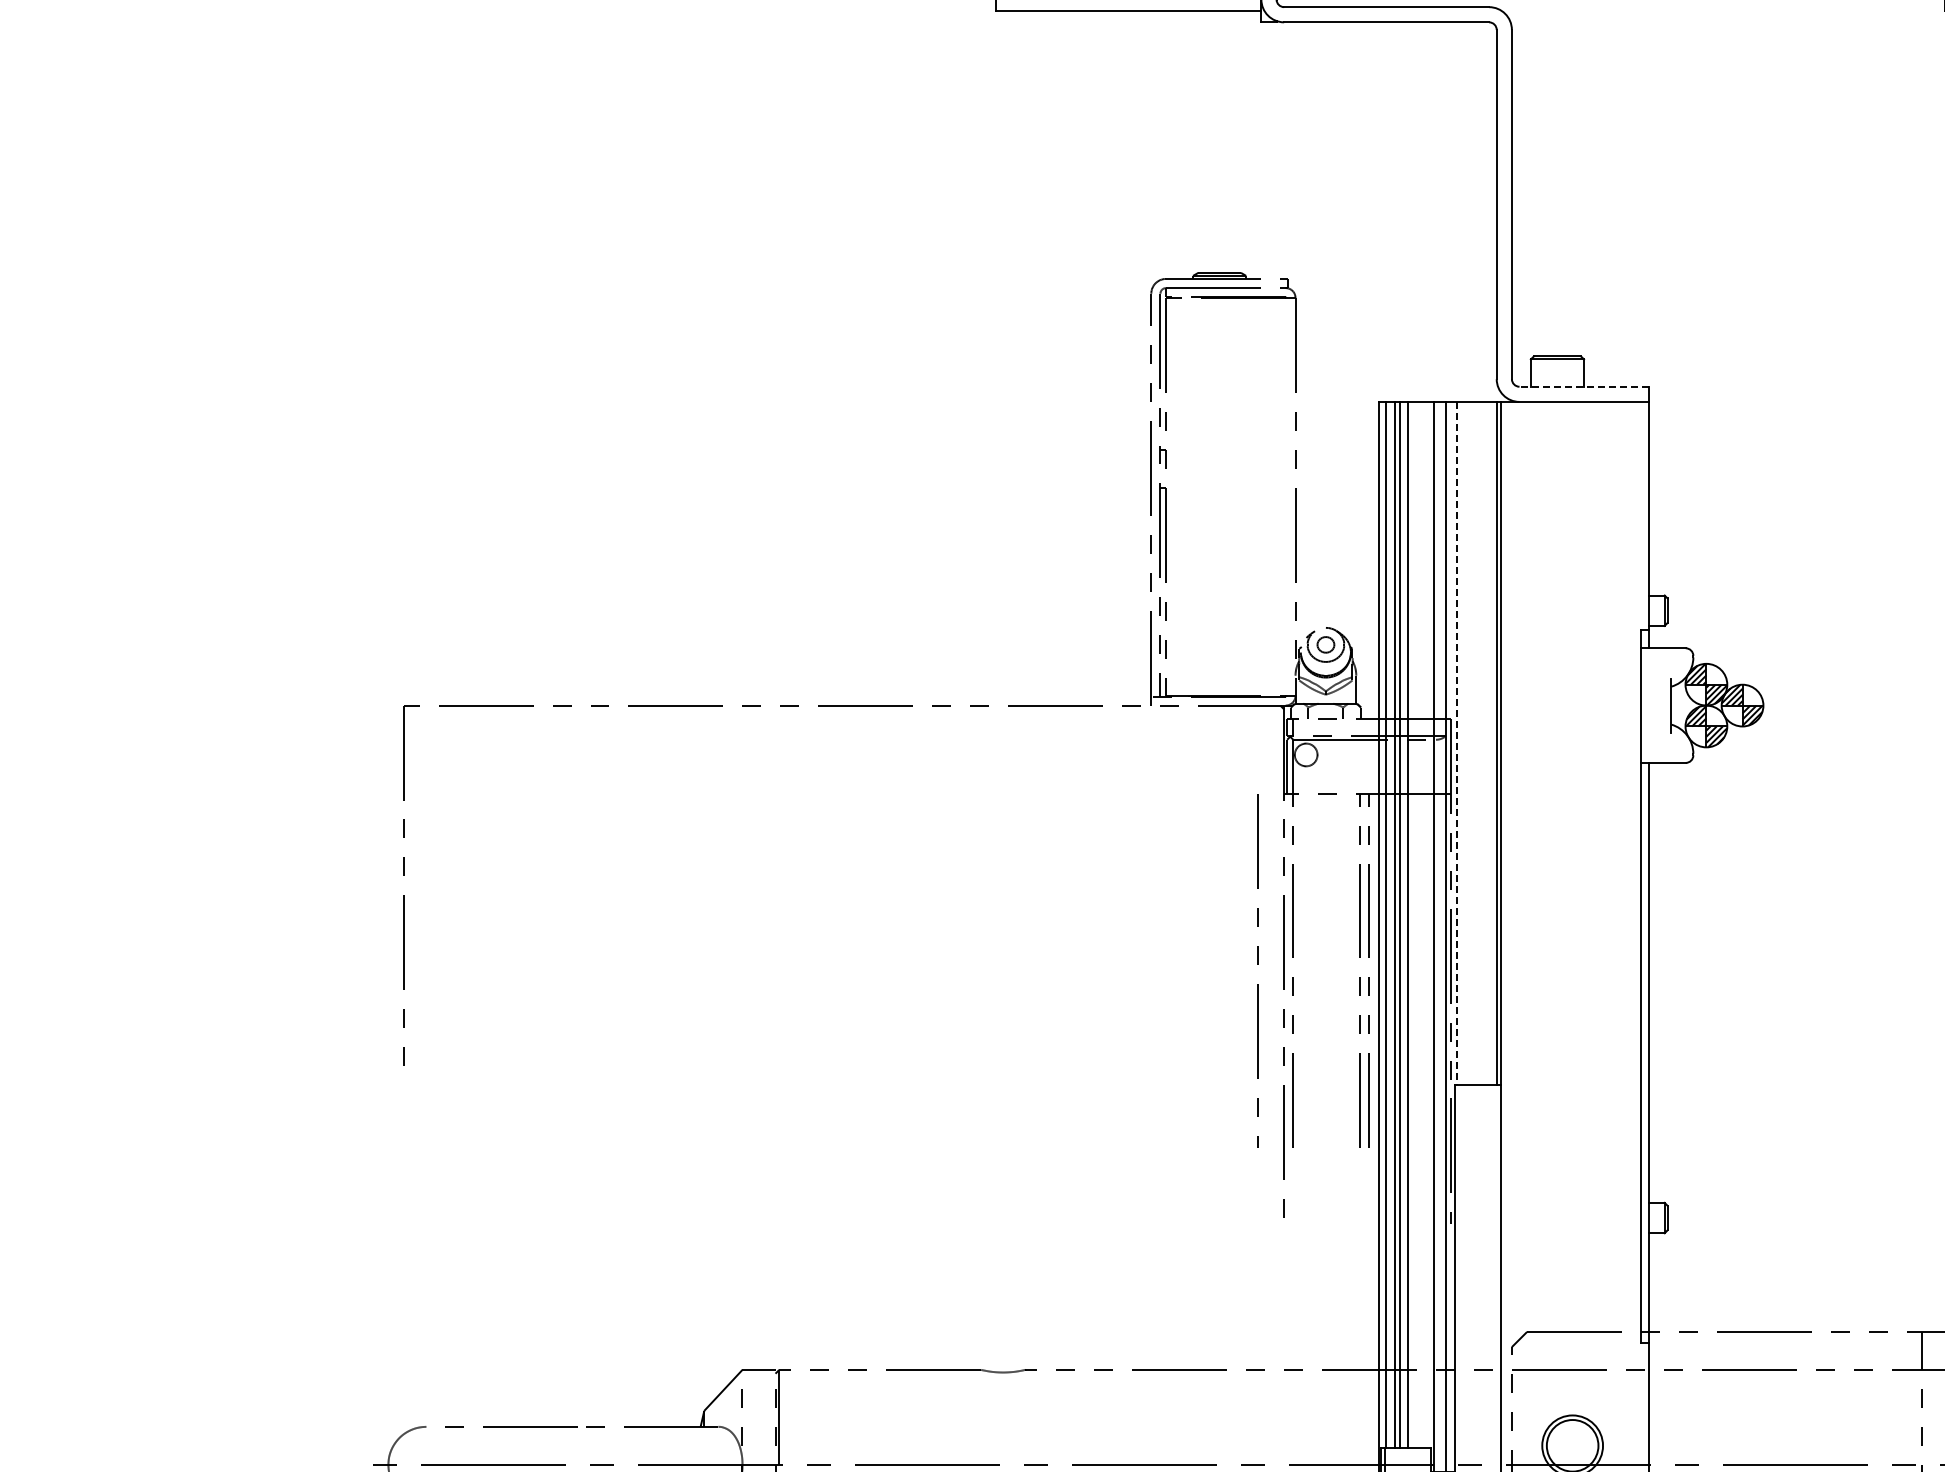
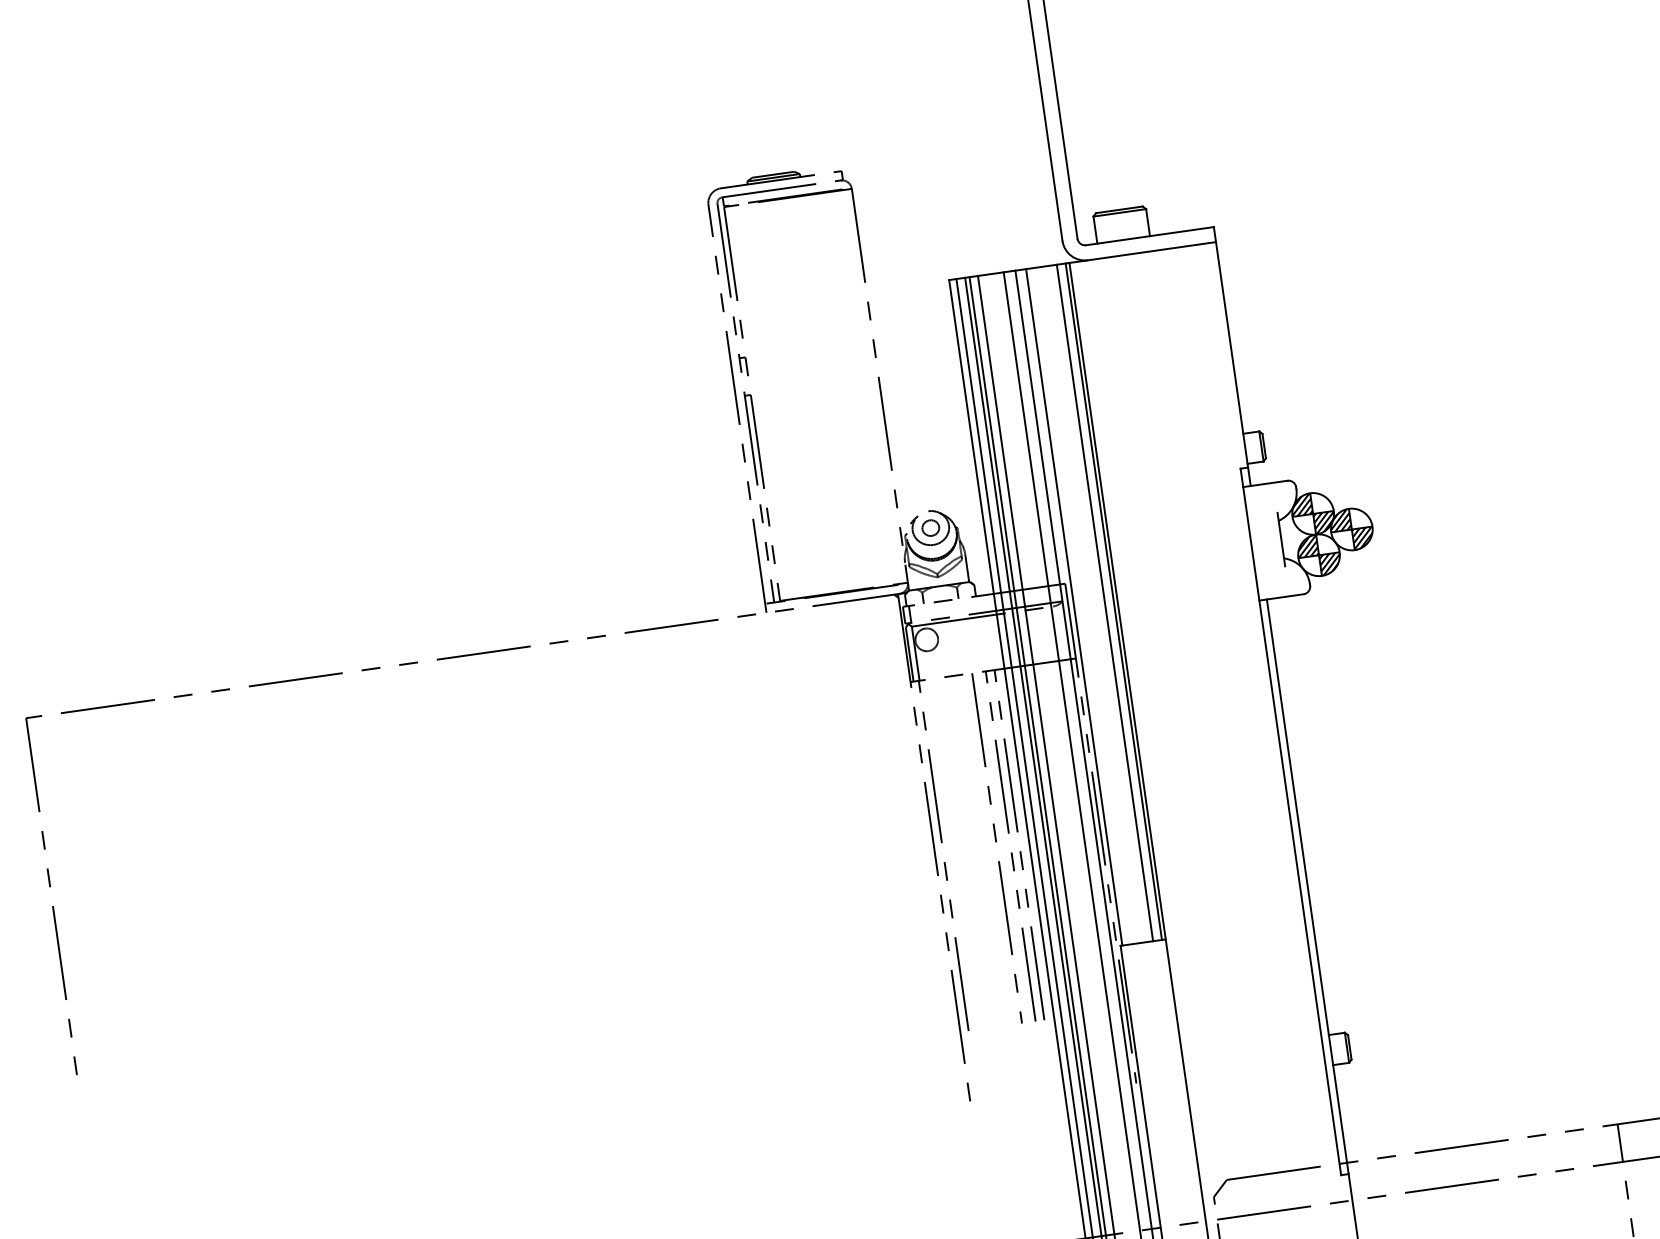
line: (1584, 386) -> (1150, 235), dashed -> solid
line: (1456, 743) -> (1073, 607), dashed -> solid
line: (1487, 743) -> (1104, 602), added
line: (1257, 964) -> (995, 841), moved

